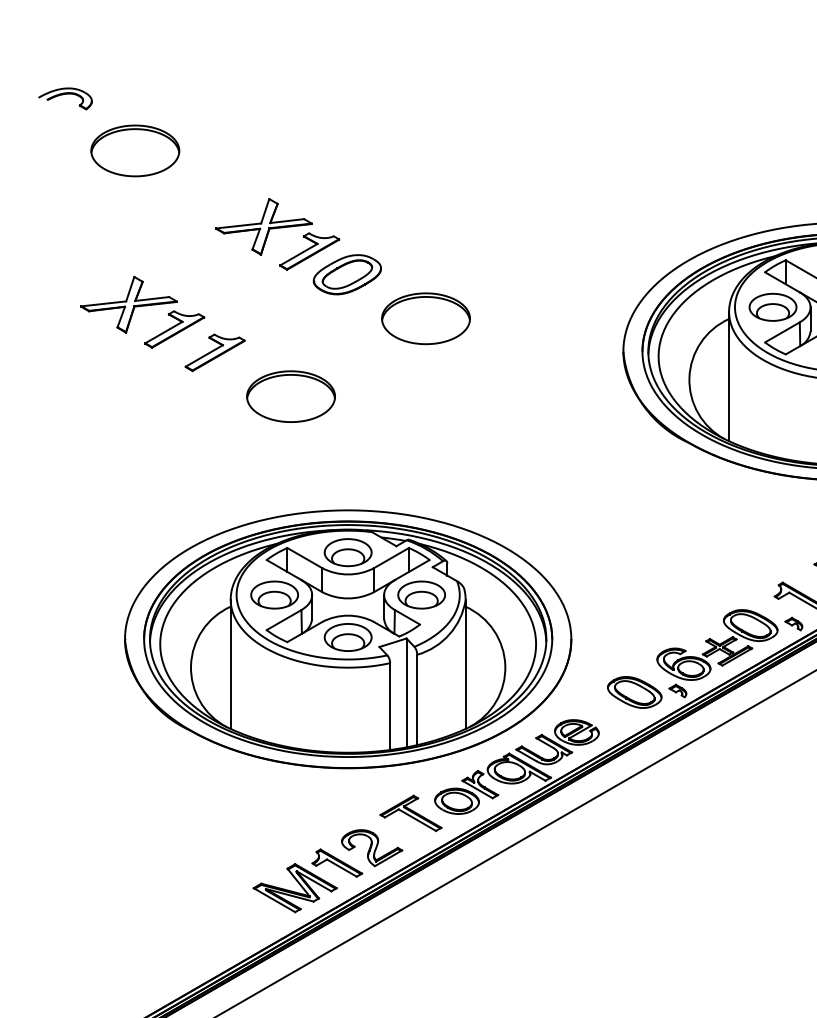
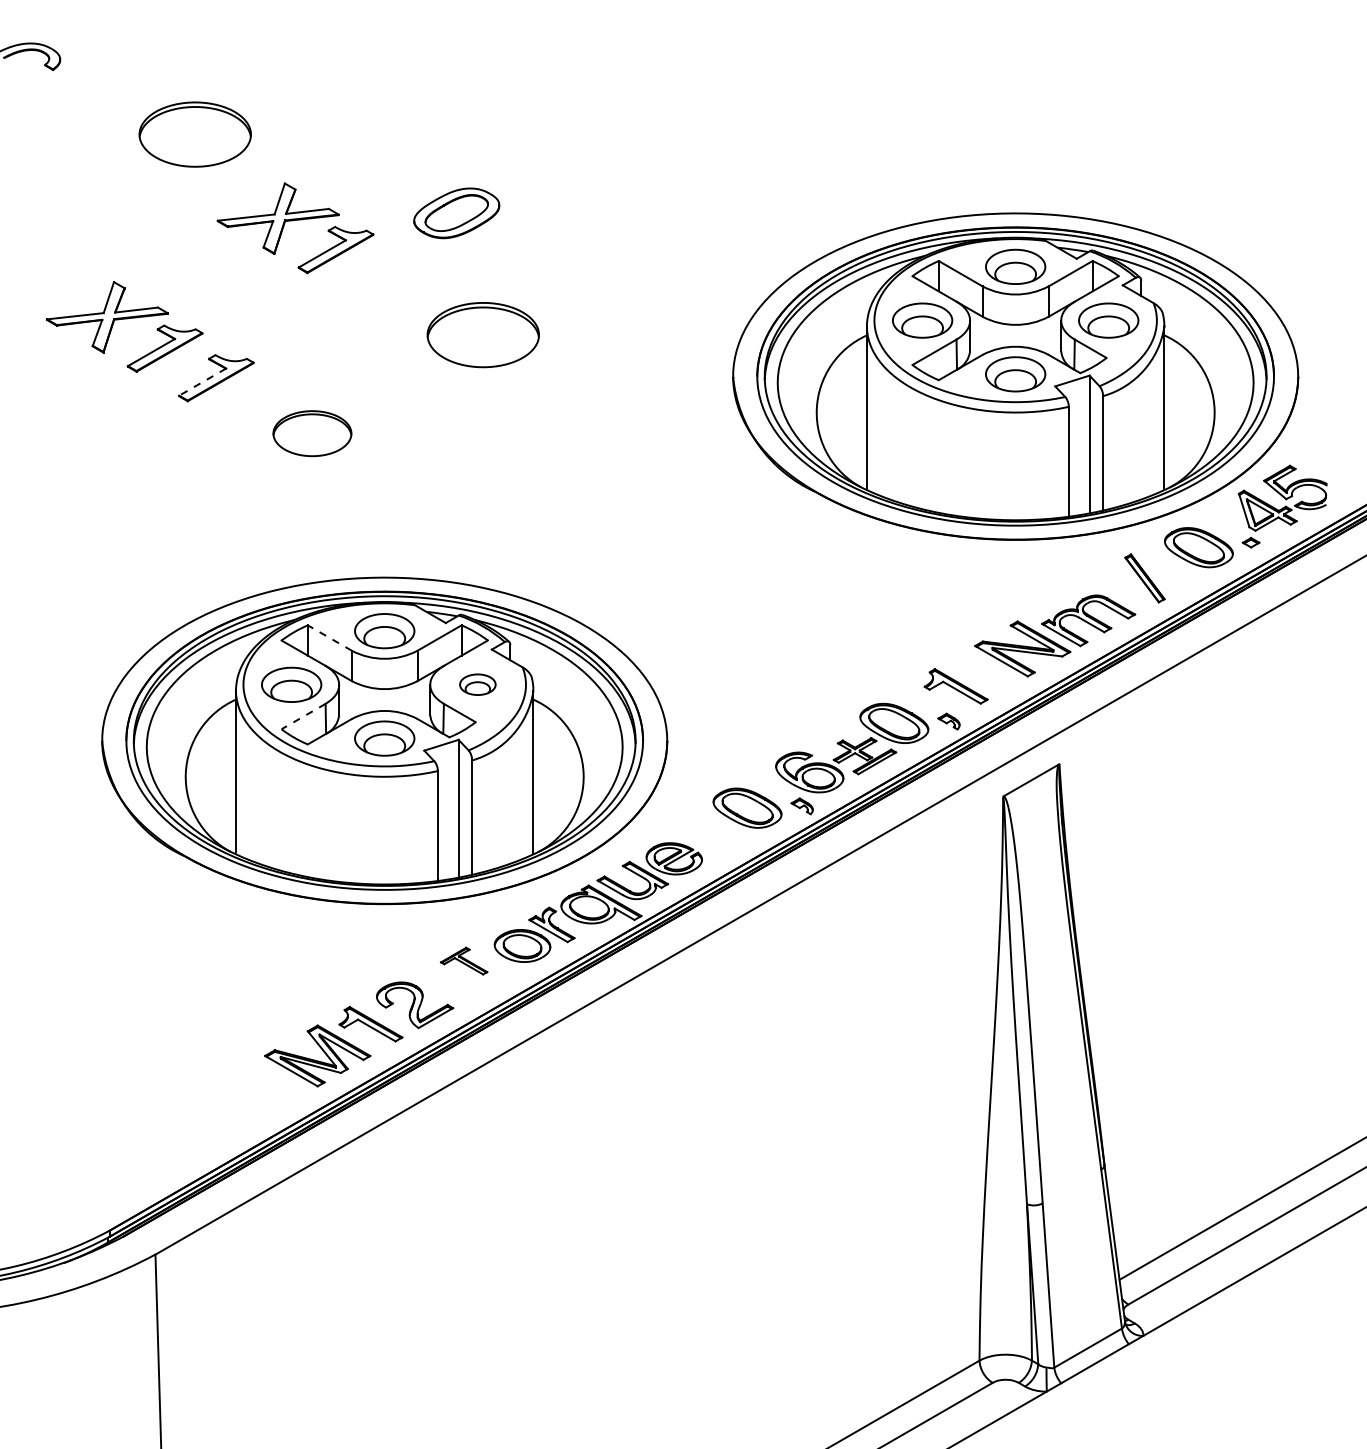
part: (134, 150) -> (194, 134), moved
part: (347, 274) -> (456, 213), moved
line: (204, 356) -> (202, 382), solid -> dashed
part: (291, 396) -> (312, 433), size x0.7
line: (304, 557) -> (329, 637), solid -> dashed
part: (421, 594) -> (477, 684), size x0.6
line: (284, 620) -> (303, 716), solid -> dashed
part: (410, 812) -> (463, 960), size x0.6

